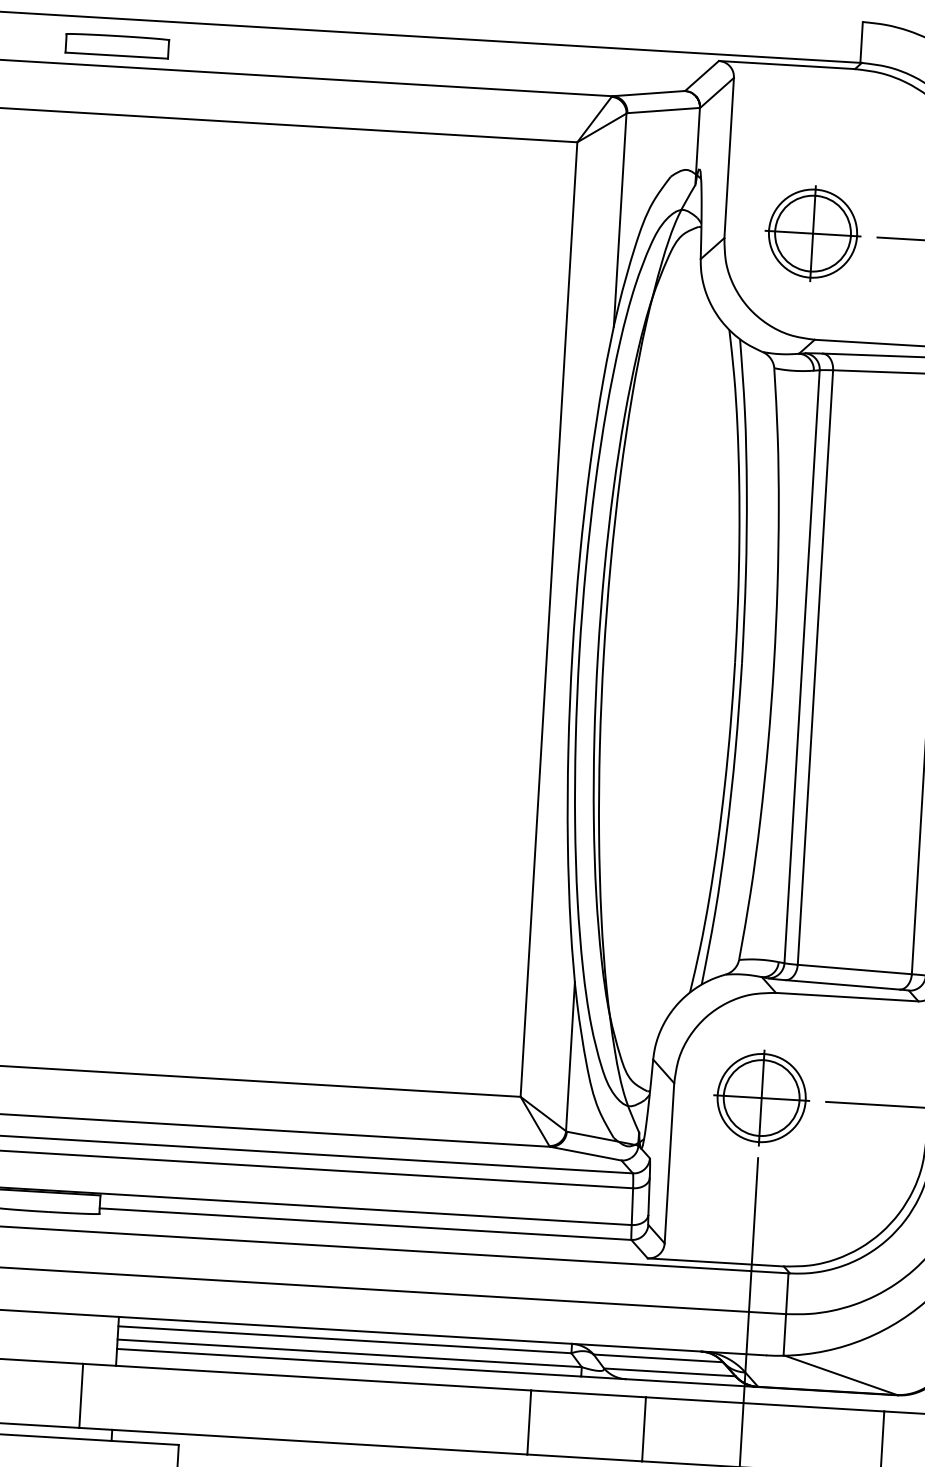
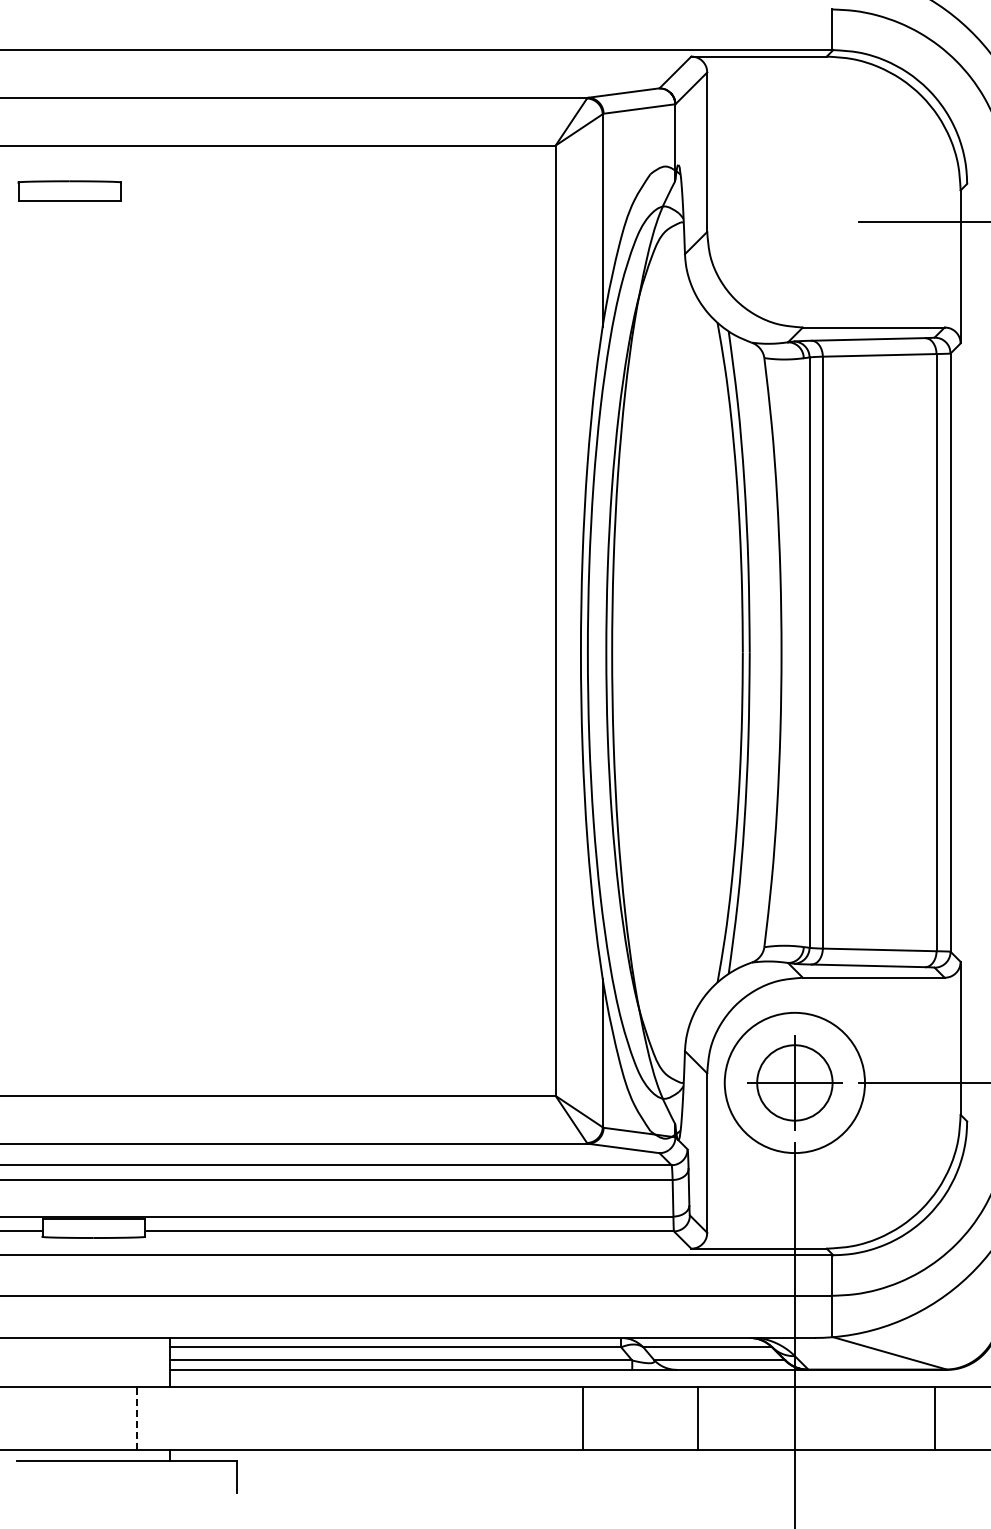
part: (117, 45) -> (69, 190), moved
part: (812, 233) -> (794, 222), removed
circle: (761, 1097) -> (794, 1082), size x1.6
line: (81, 1395) -> (137, 1418), solid -> dashed

